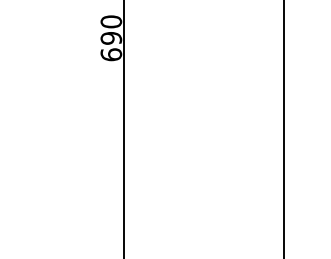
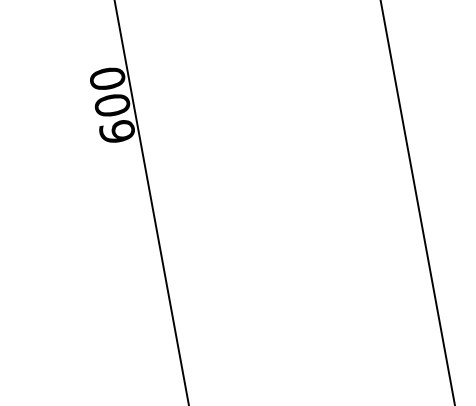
text: (111, 37) -> (112, 103), 690 -> 600

